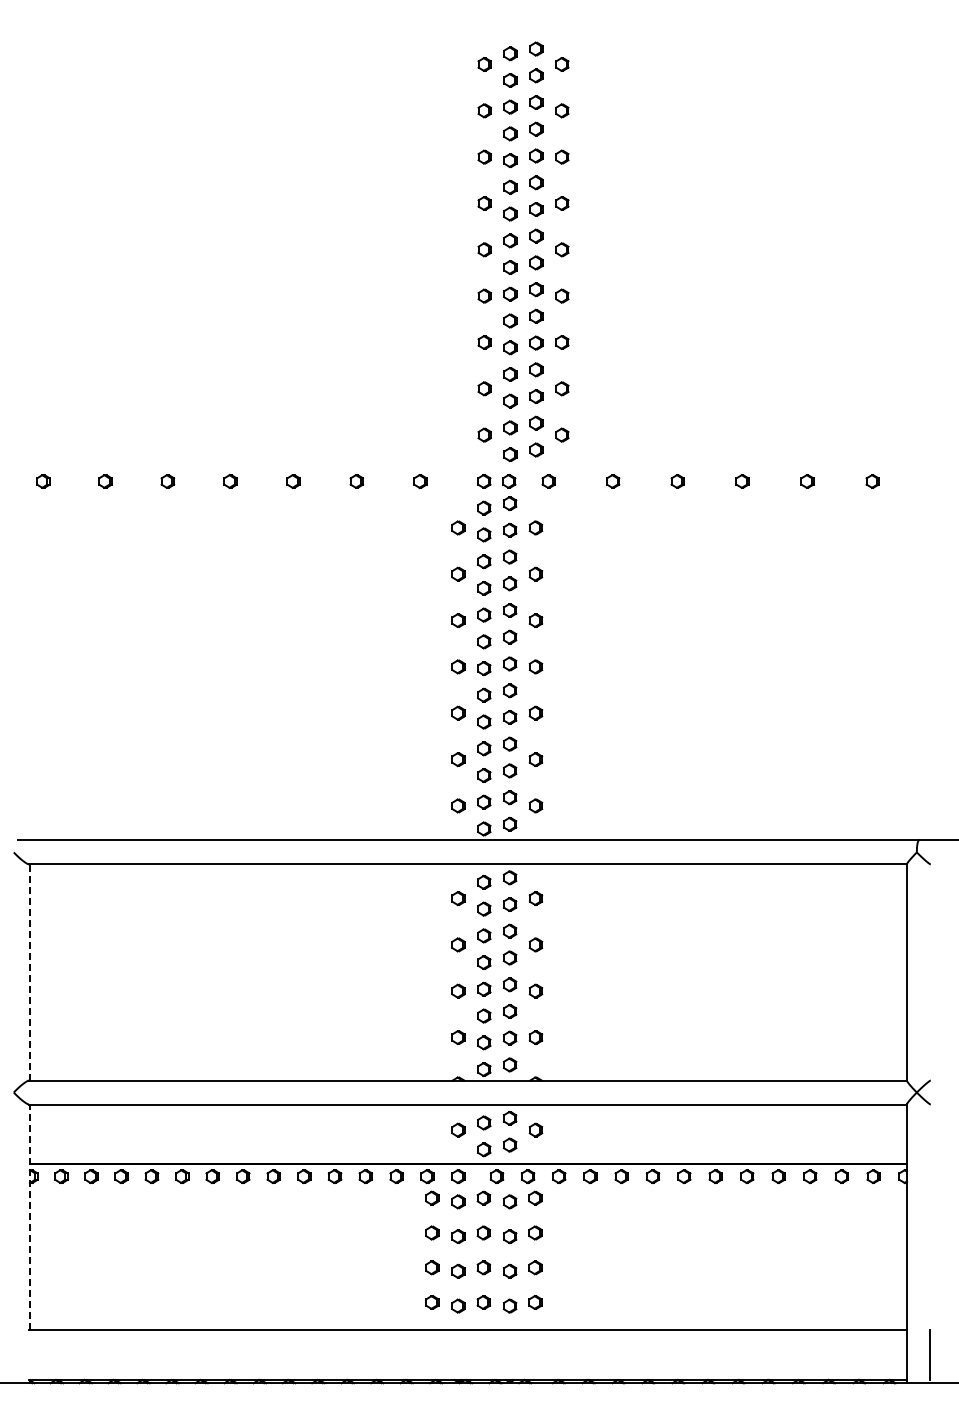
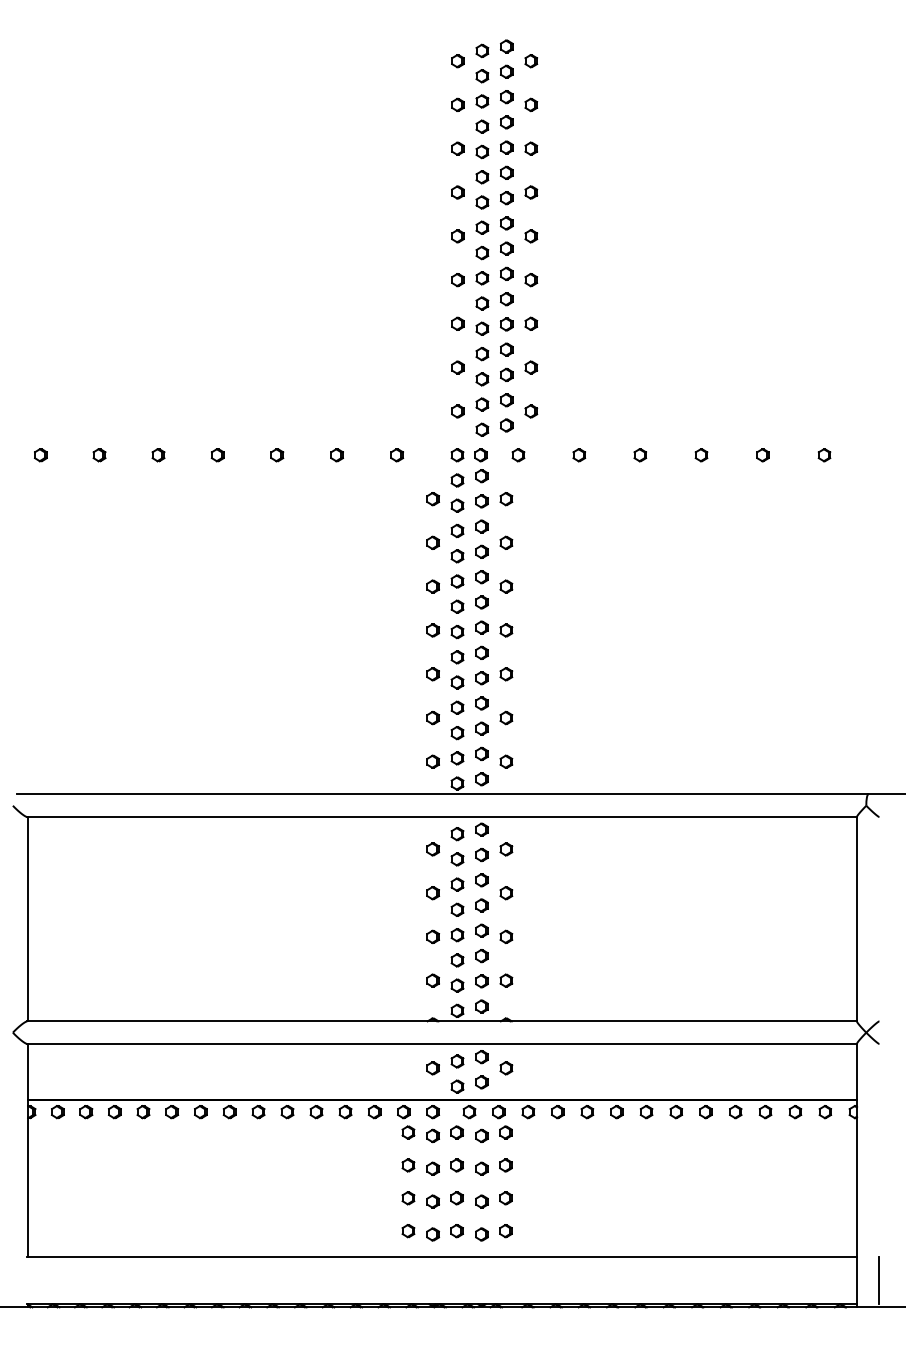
line: (29, 971) -> (27, 918), dashed -> solid
line: (29, 1216) -> (27, 1149), dashed -> solid

